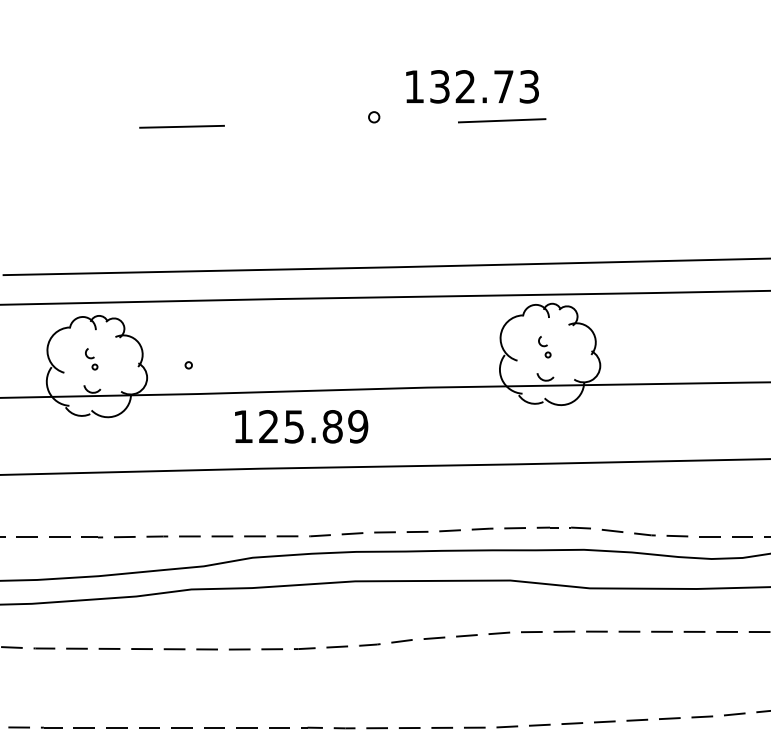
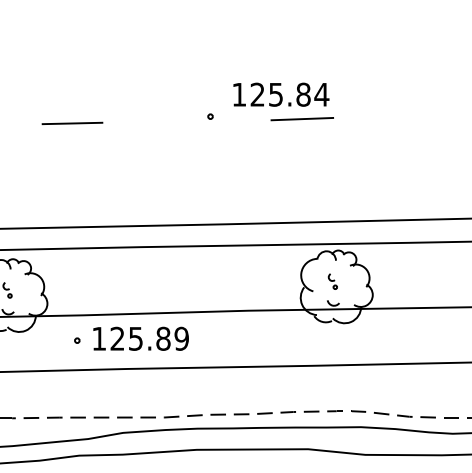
text: (484, 86) -> (289, 94), 132.73 -> 125.84
part: (374, 117) -> (210, 116), size x0.62
part: (188, 365) -> (77, 340), moved
text: (301, 426) -> (141, 338), moved

